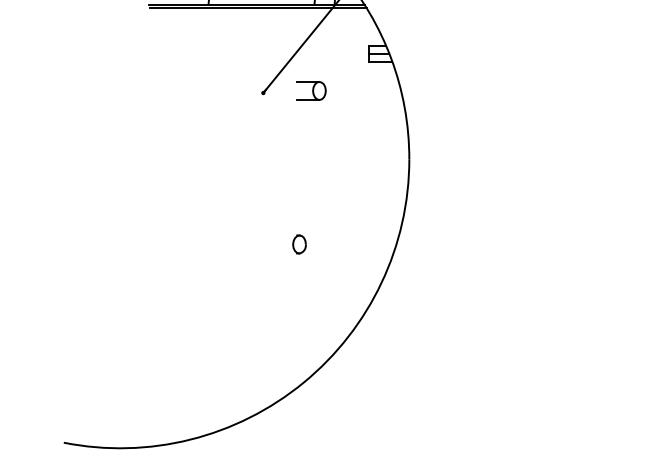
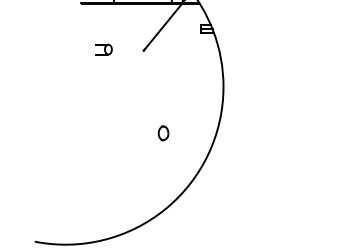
part: (310, 90) -> (103, 49), moved
part: (299, 244) -> (163, 133), size x1.4

